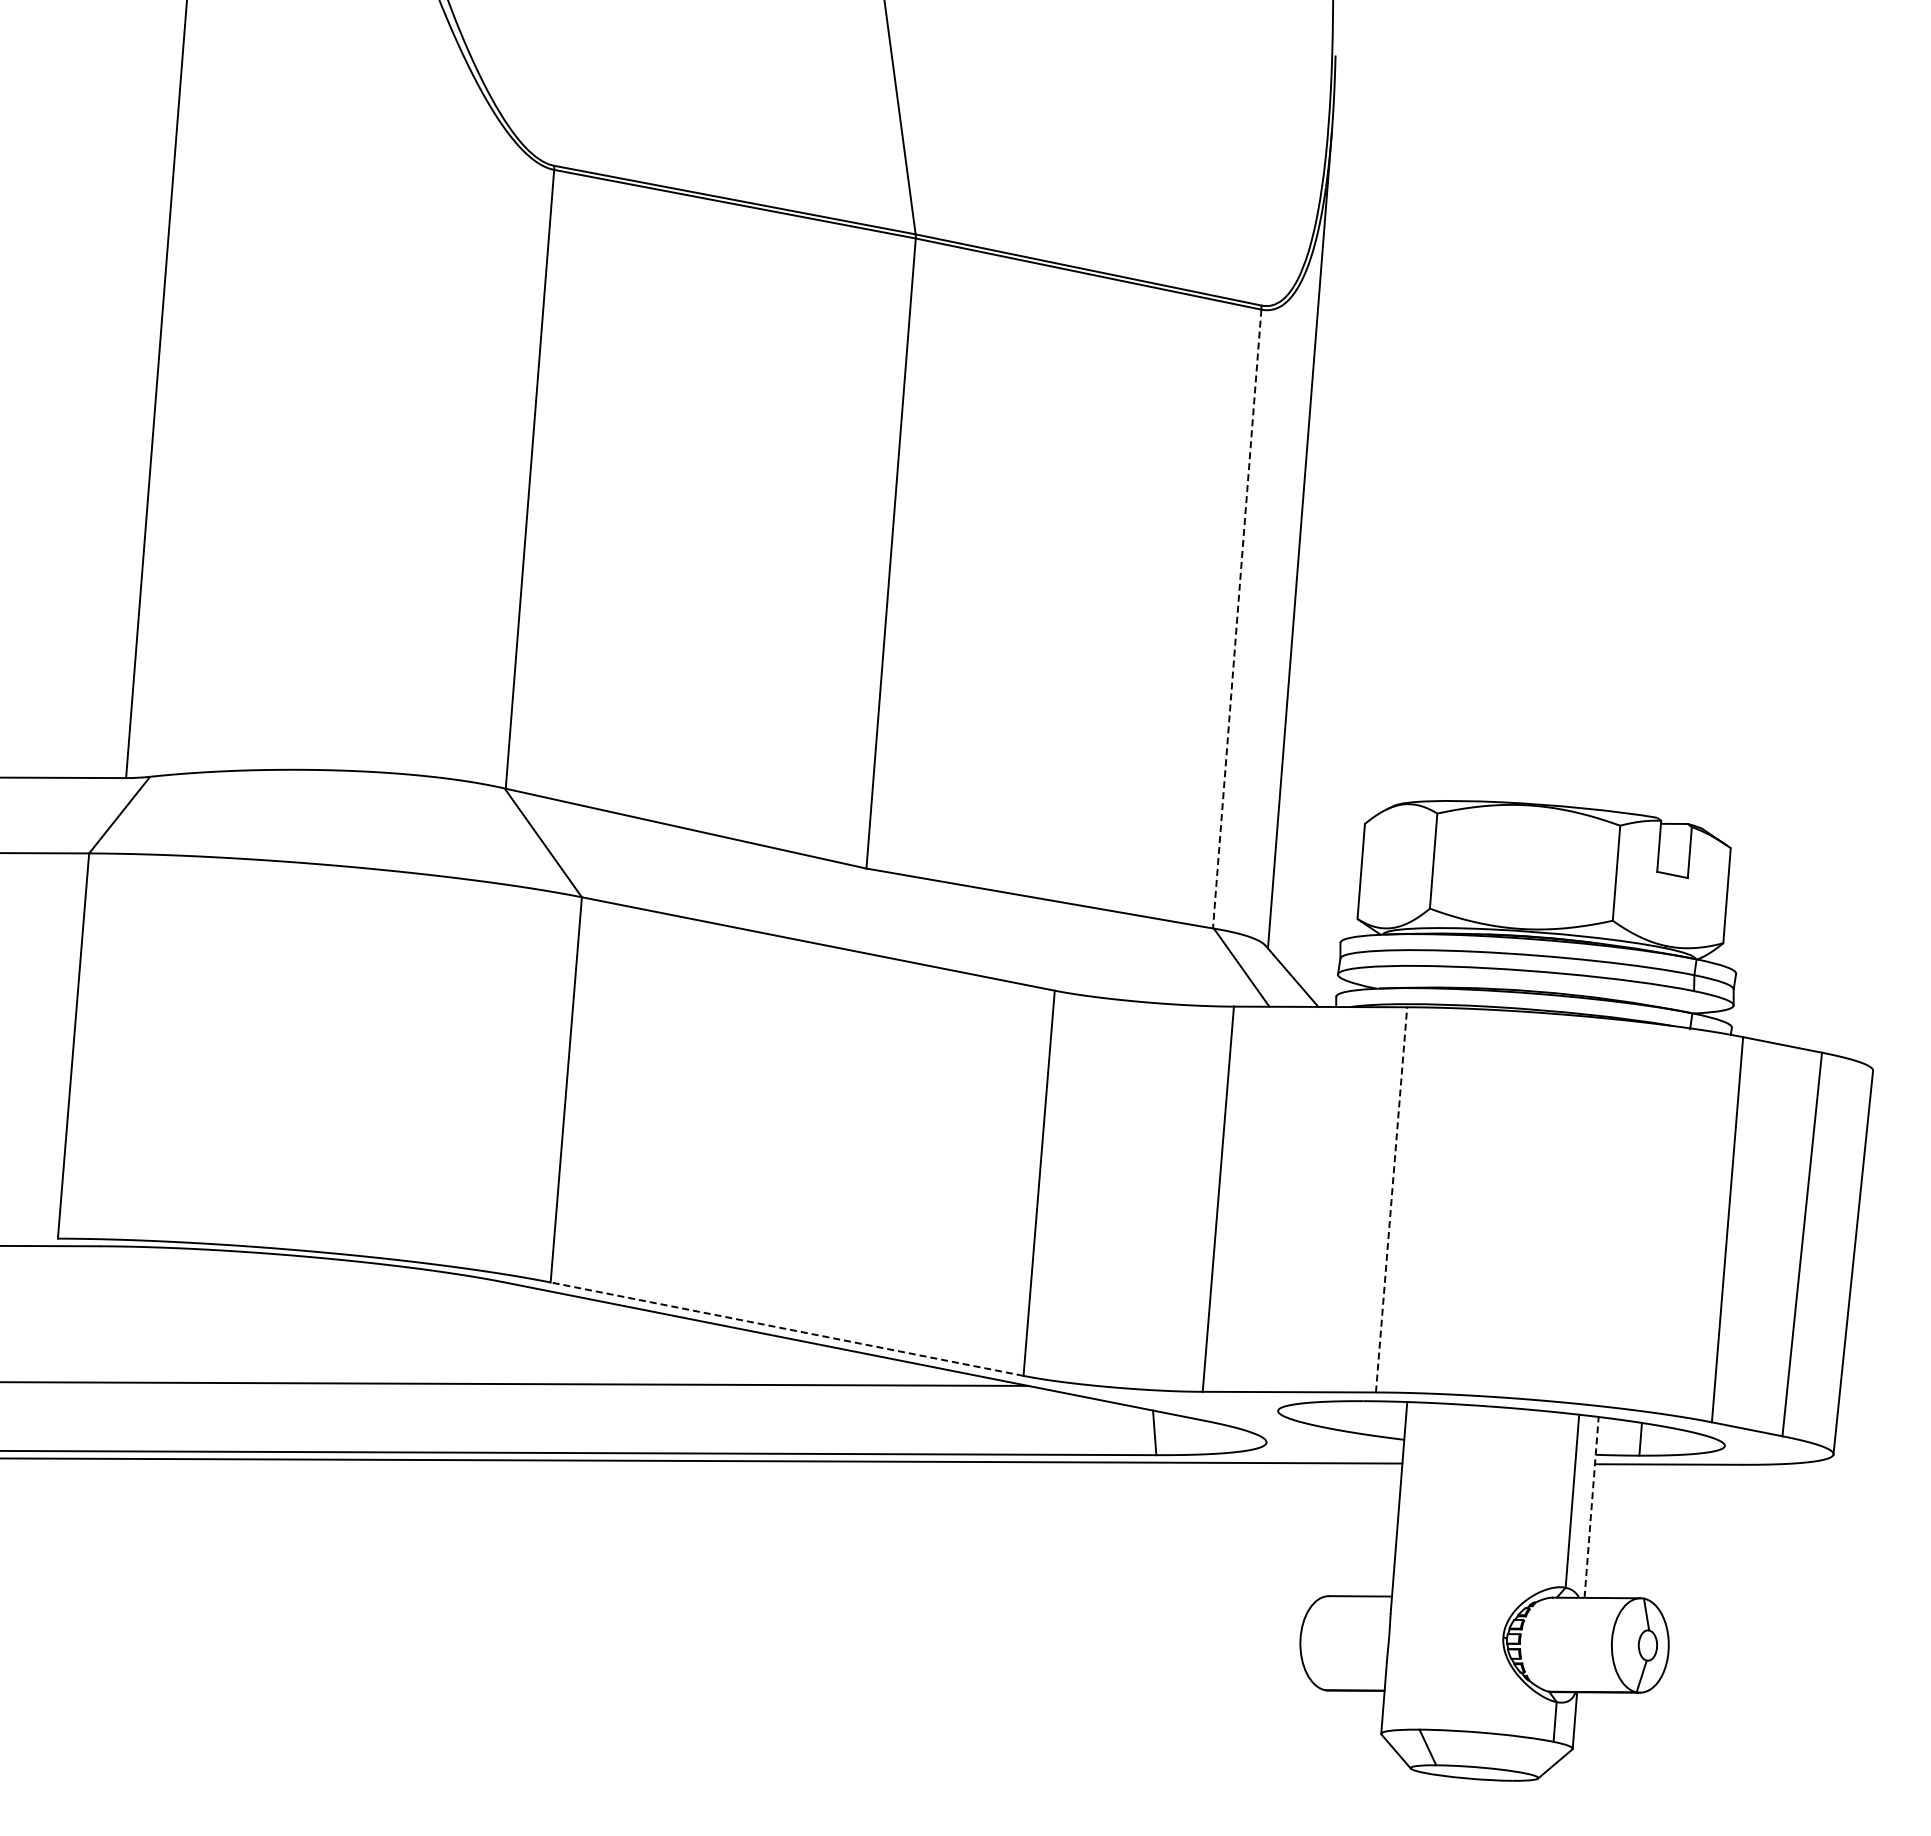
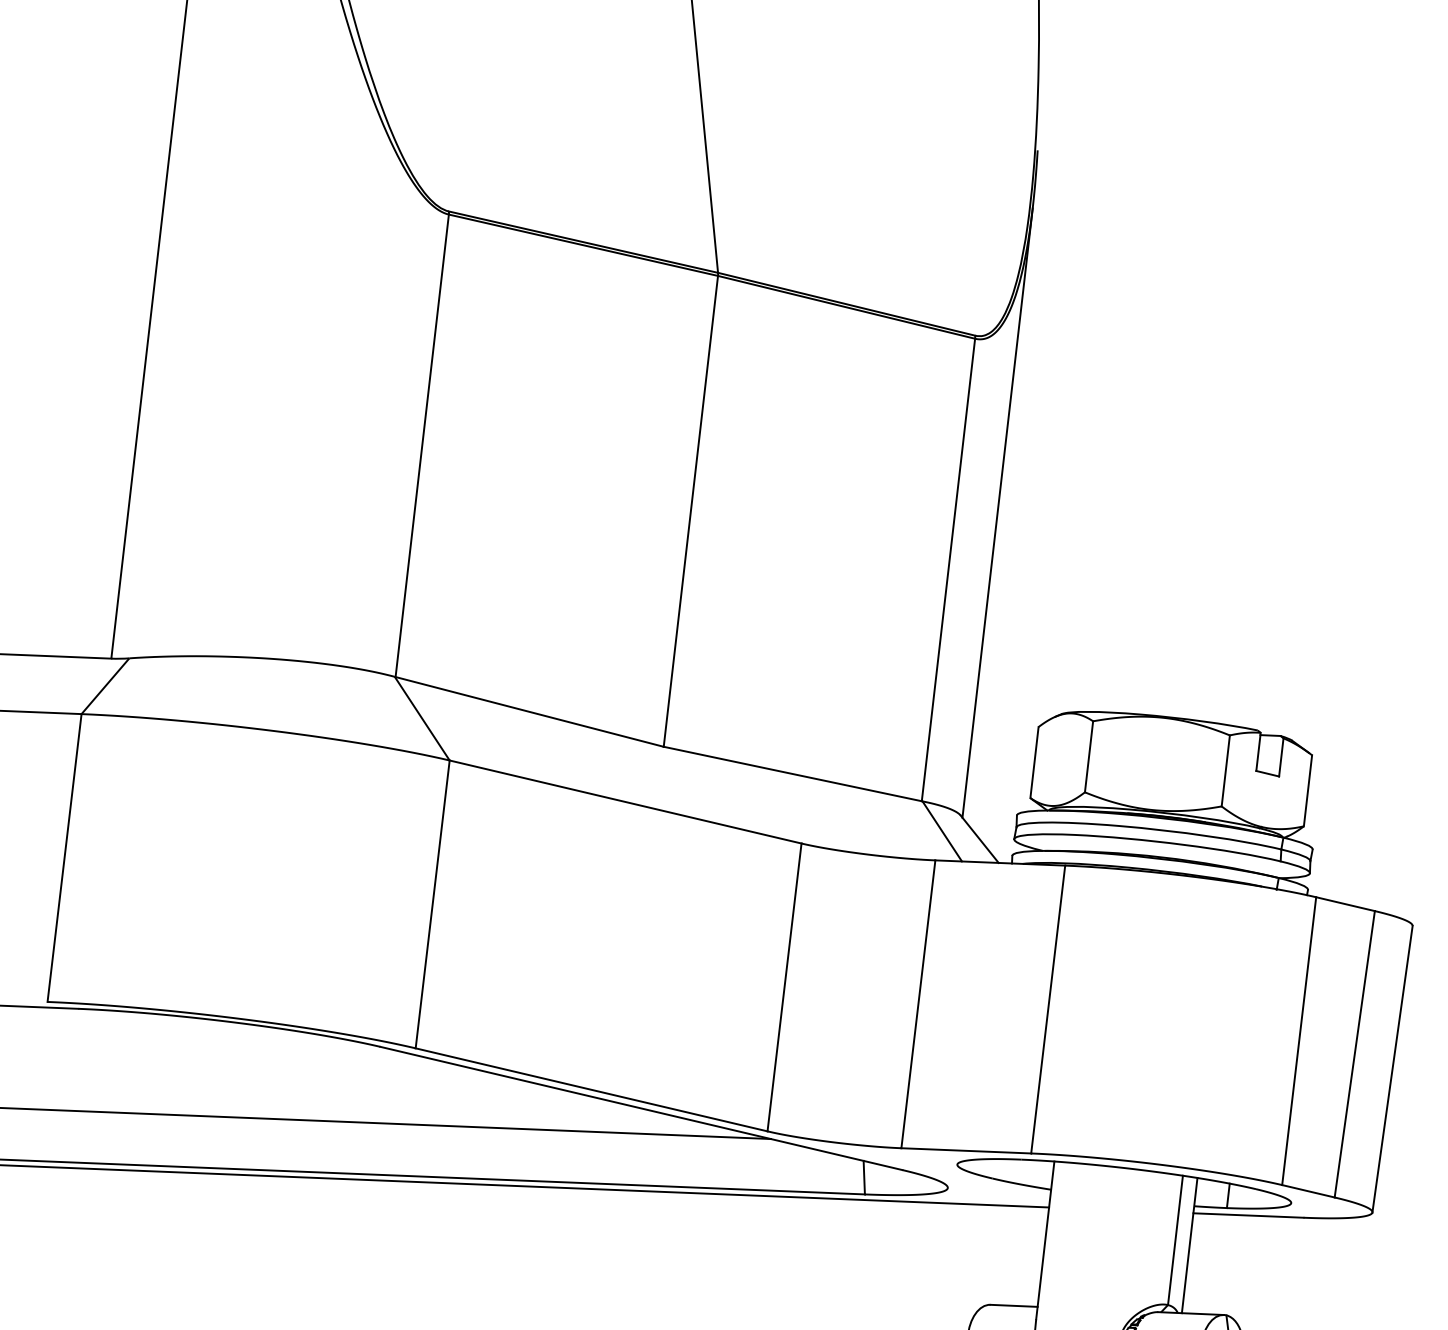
line: (1237, 619) -> (948, 570), dashed -> solid
line: (1391, 1199) -> (1048, 1009), dashed -> solid
line: (786, 1329) -> (591, 1090), dashed -> solid
line: (1591, 1507) -> (1189, 1245), dashed -> solid

